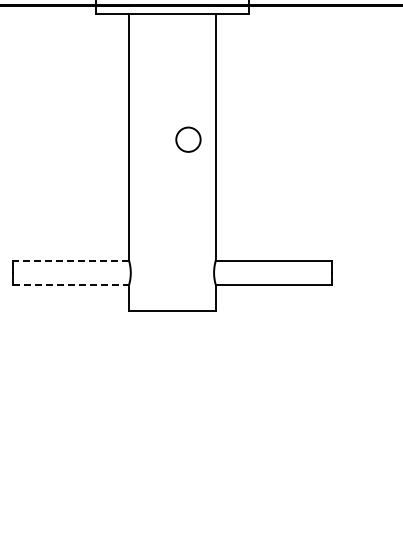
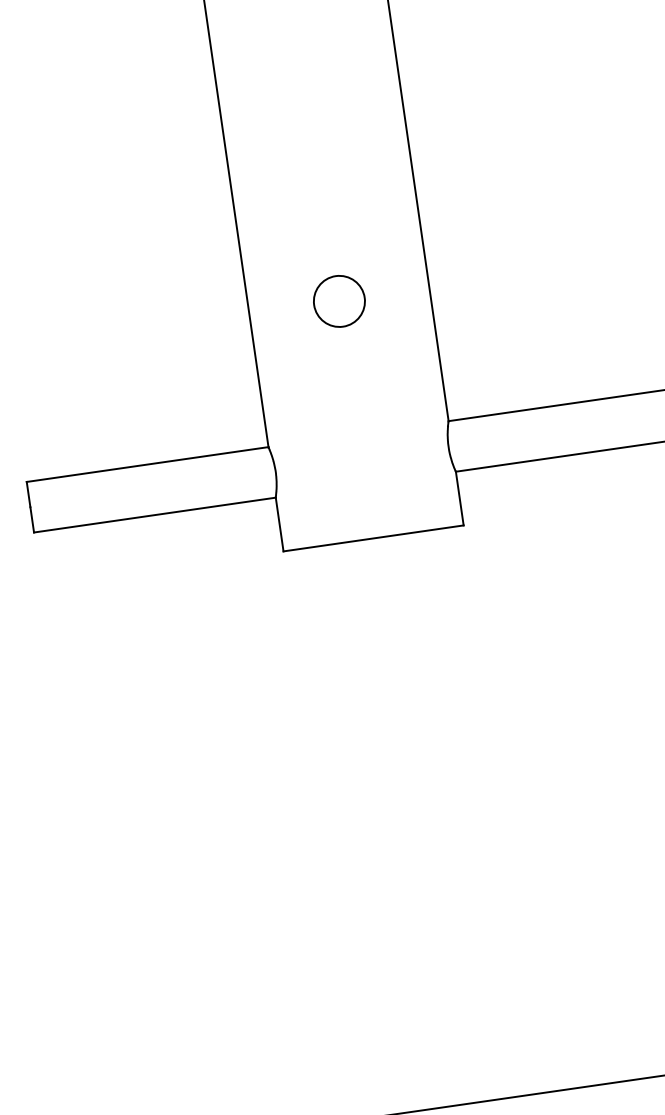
circle: (188, 139) -> (339, 300), moved
line: (70, 260) -> (146, 464), dashed -> solid
line: (71, 285) -> (156, 515), dashed -> solid

